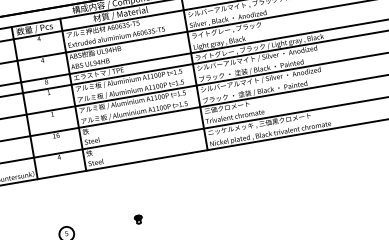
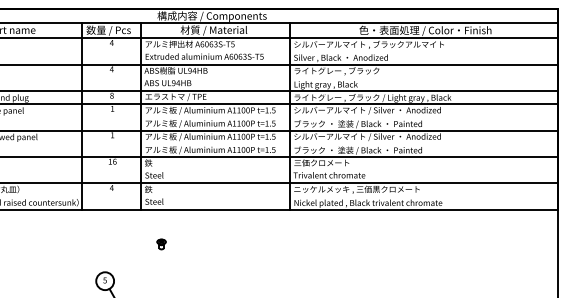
part: (138, 219) -> (161, 244), moved

